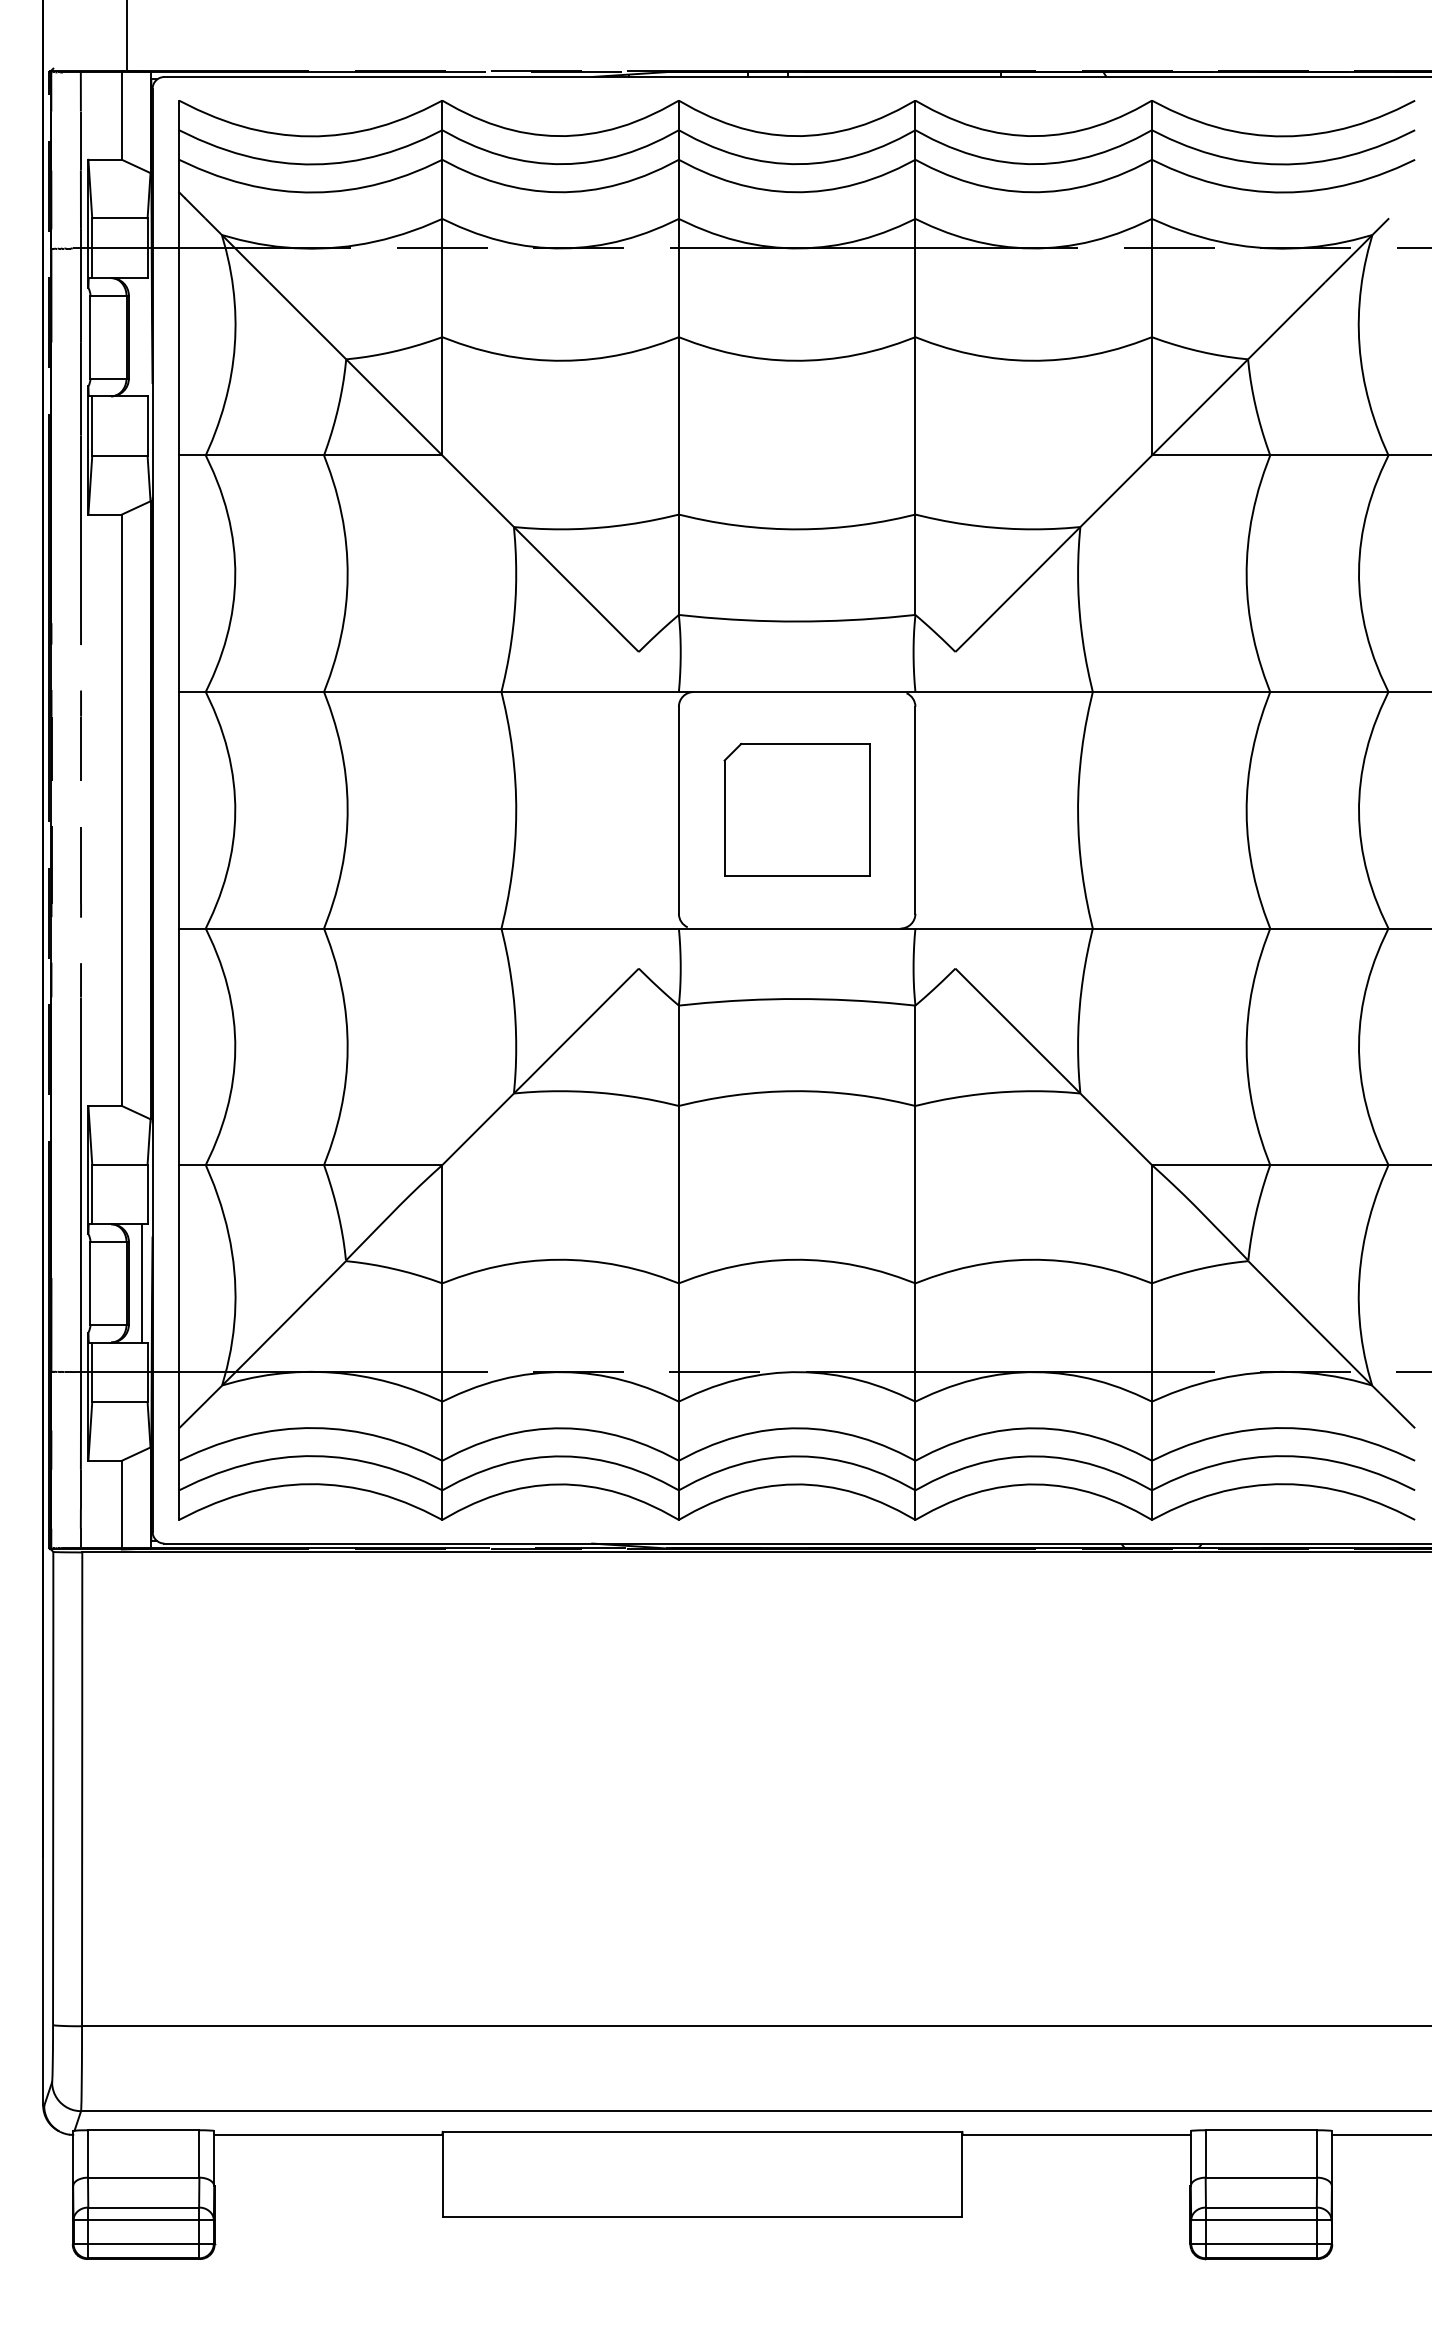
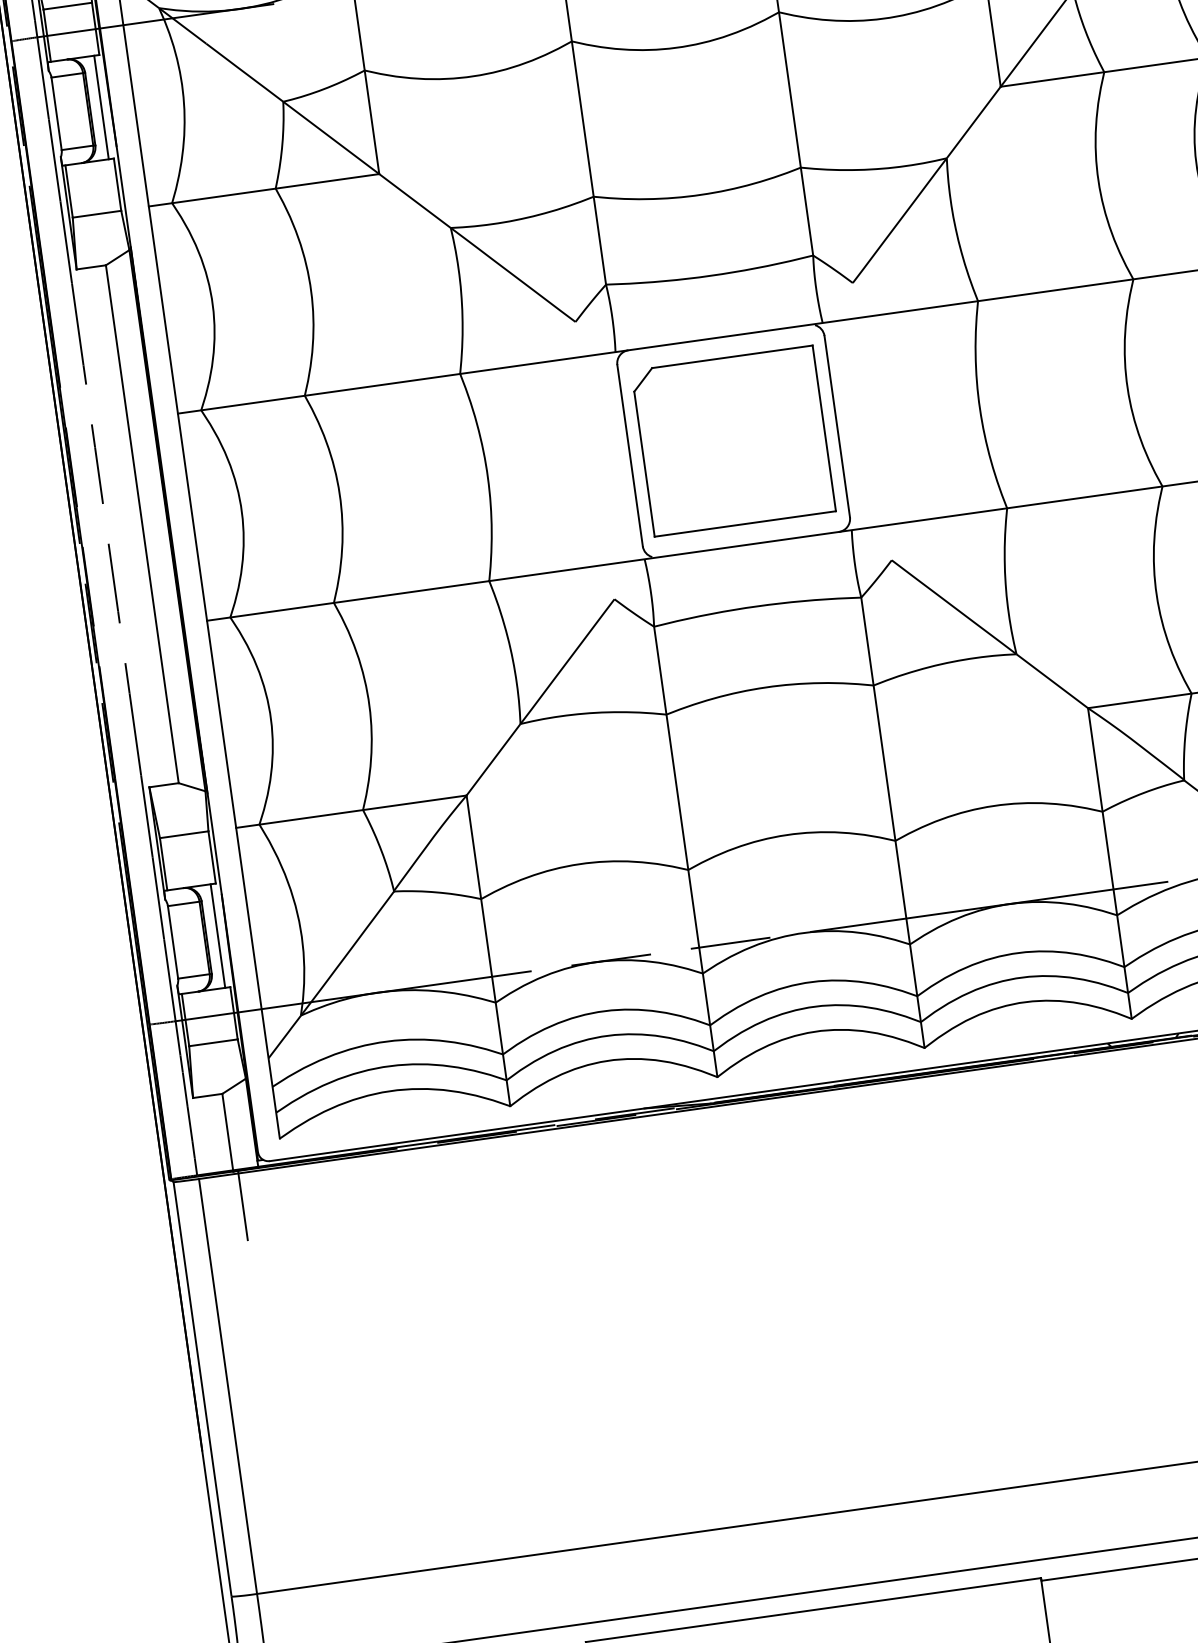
line: (141, 337) -> (101, 107), added
part: (796, 809) -> (732, 440), size x1.43
line: (127, 1589) -> (243, 1205), added

